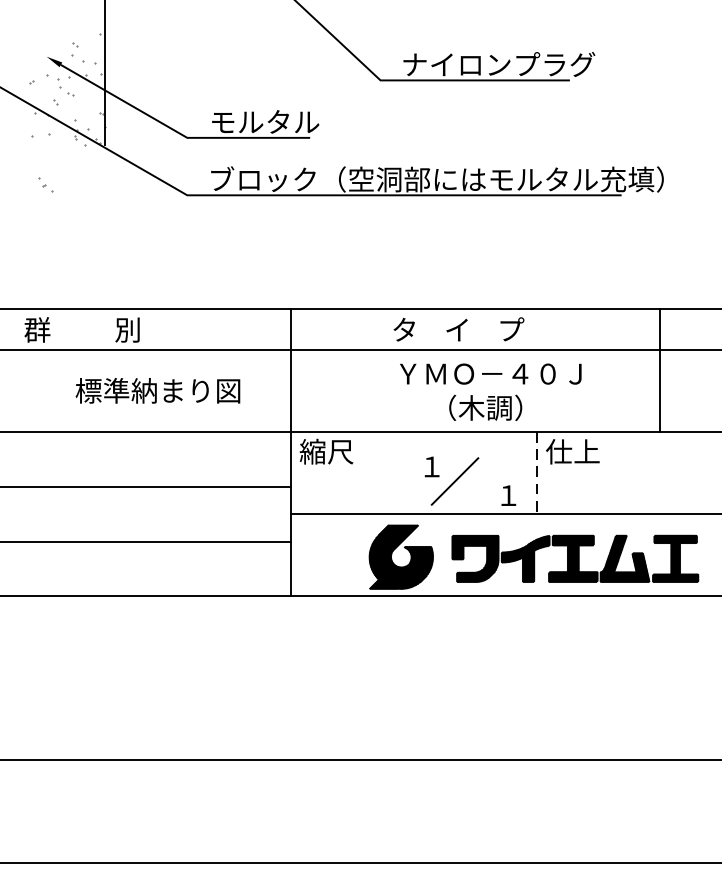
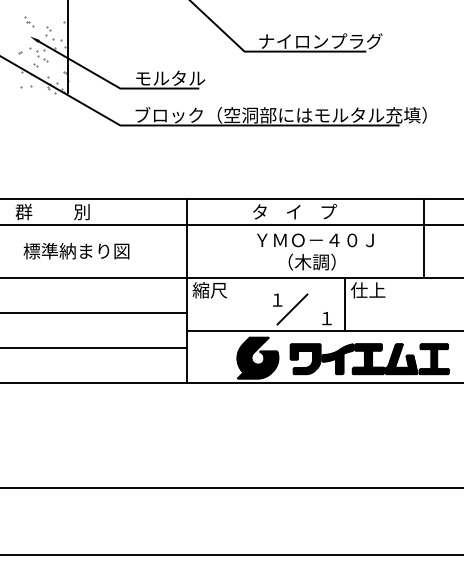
part: (46, 184) -> (29, 21), moved
text: (158, 391) -> (76, 251), moved
line: (537, 473) -> (345, 304), dashed -> solid

